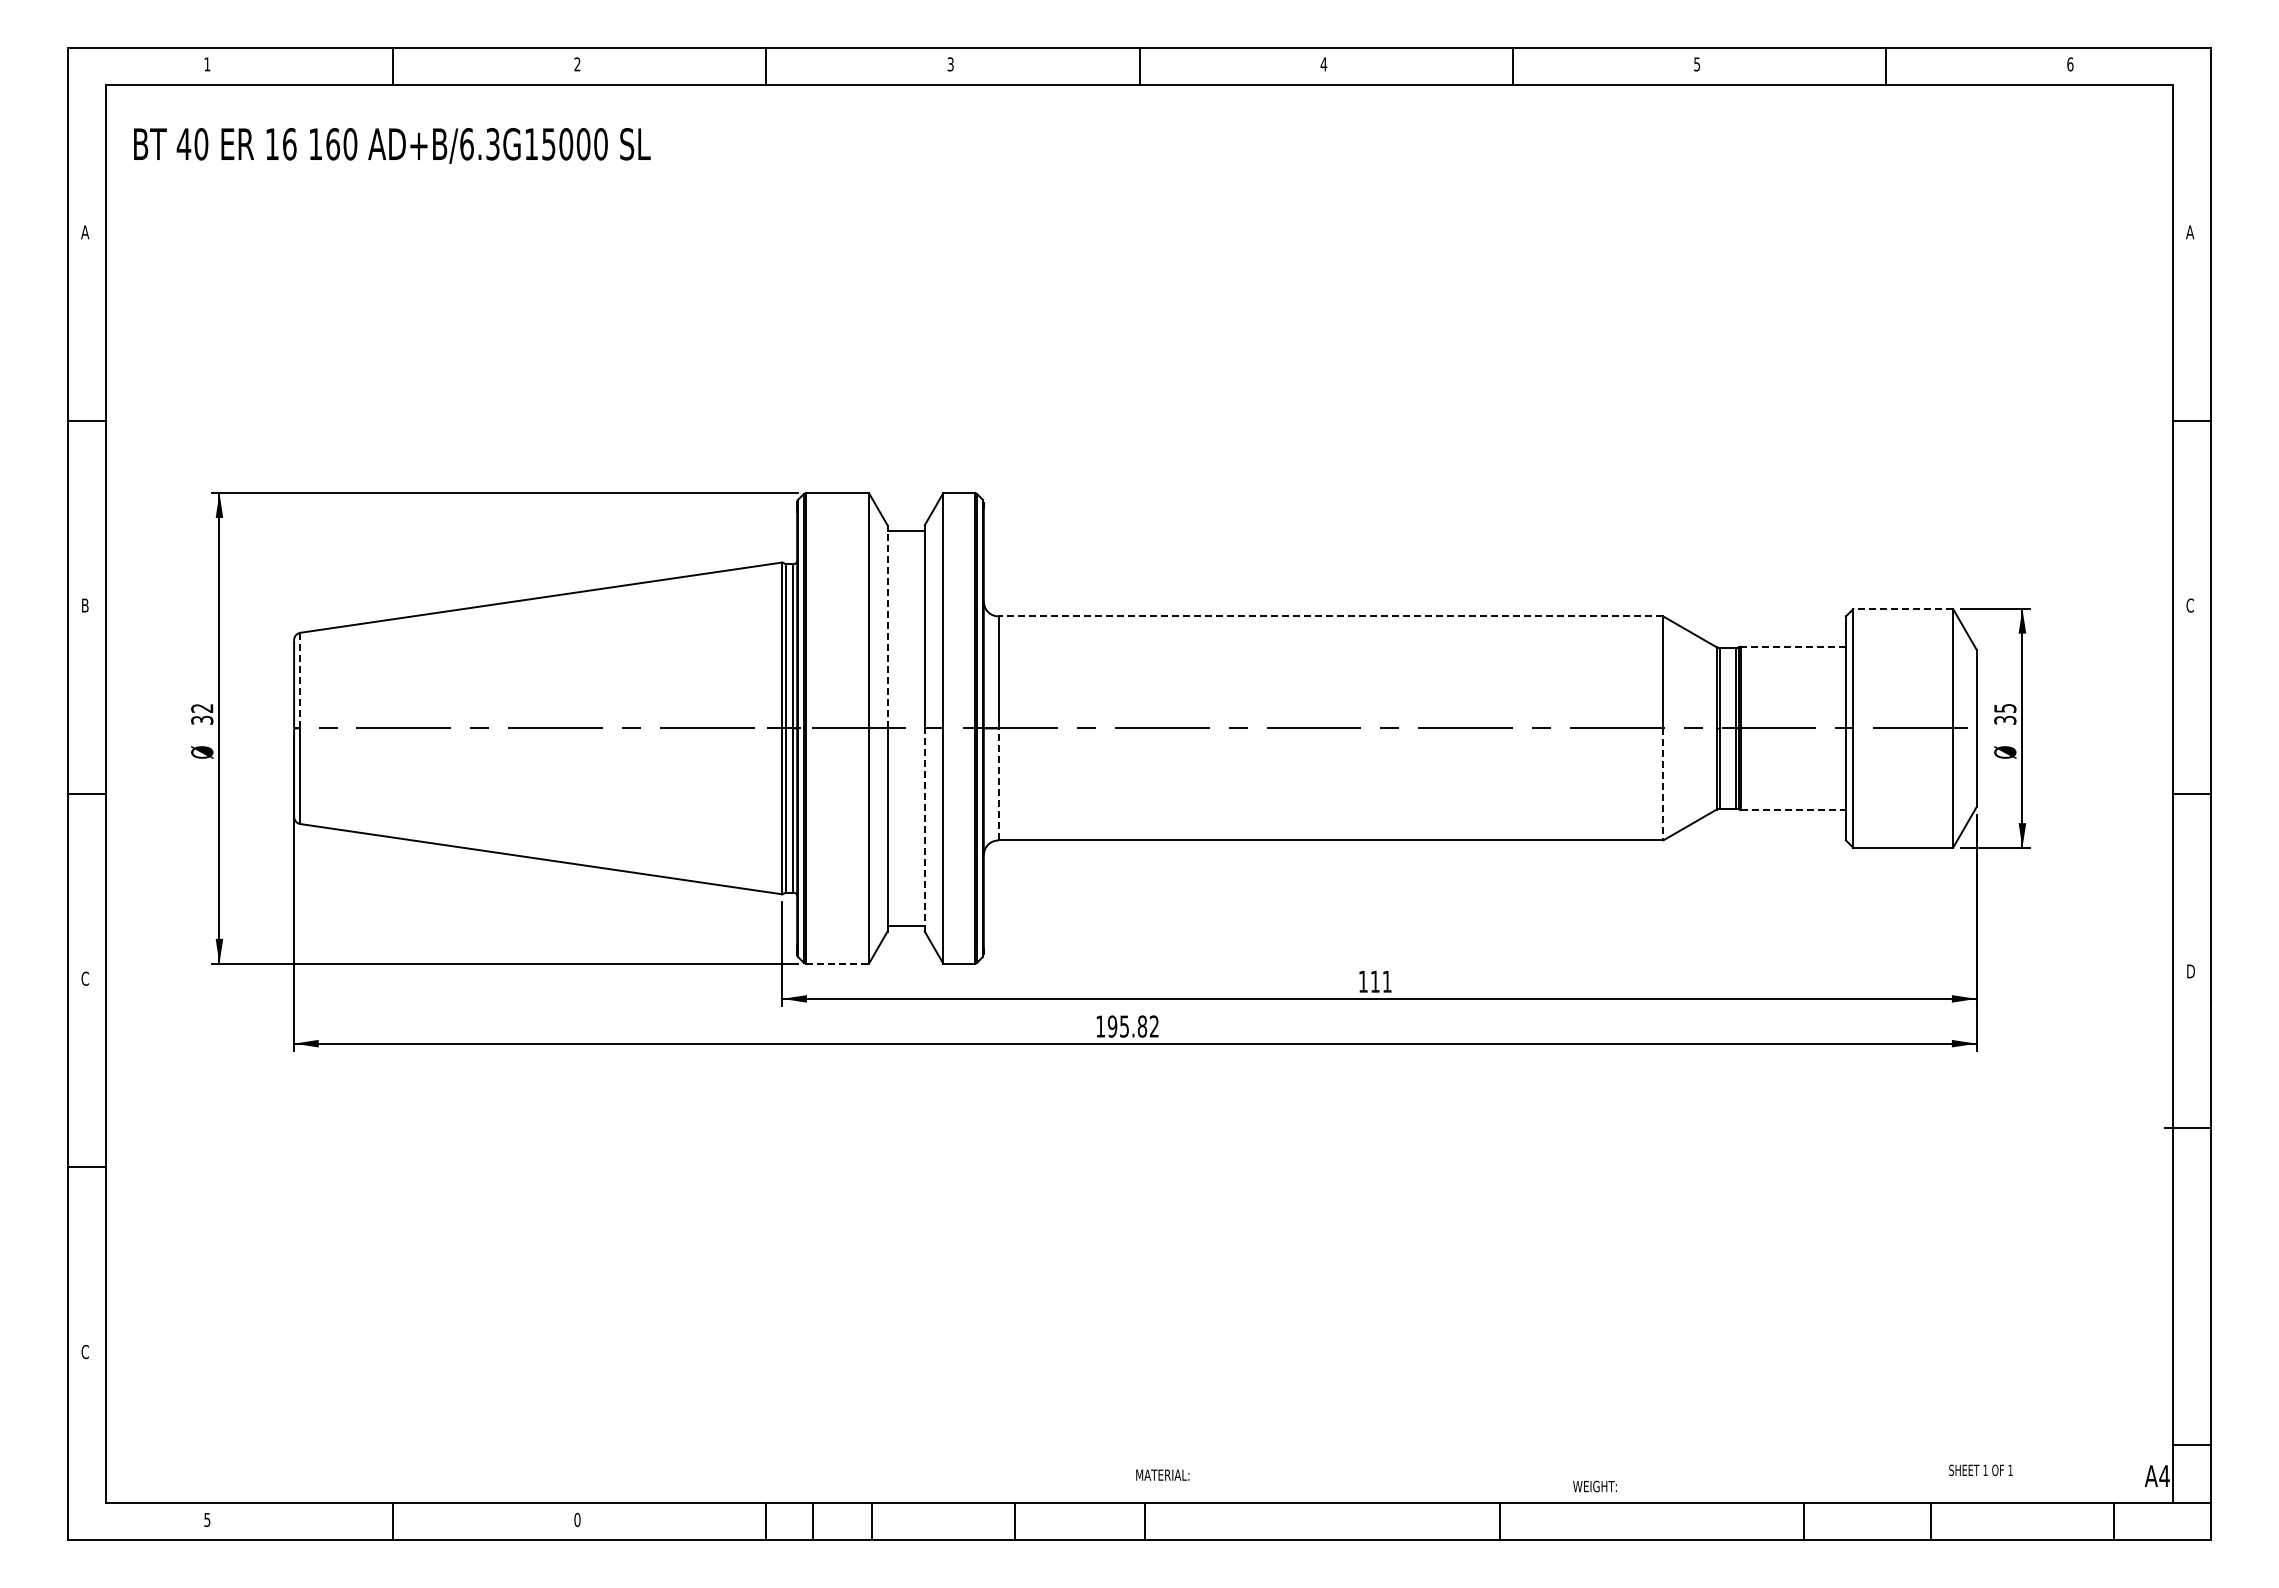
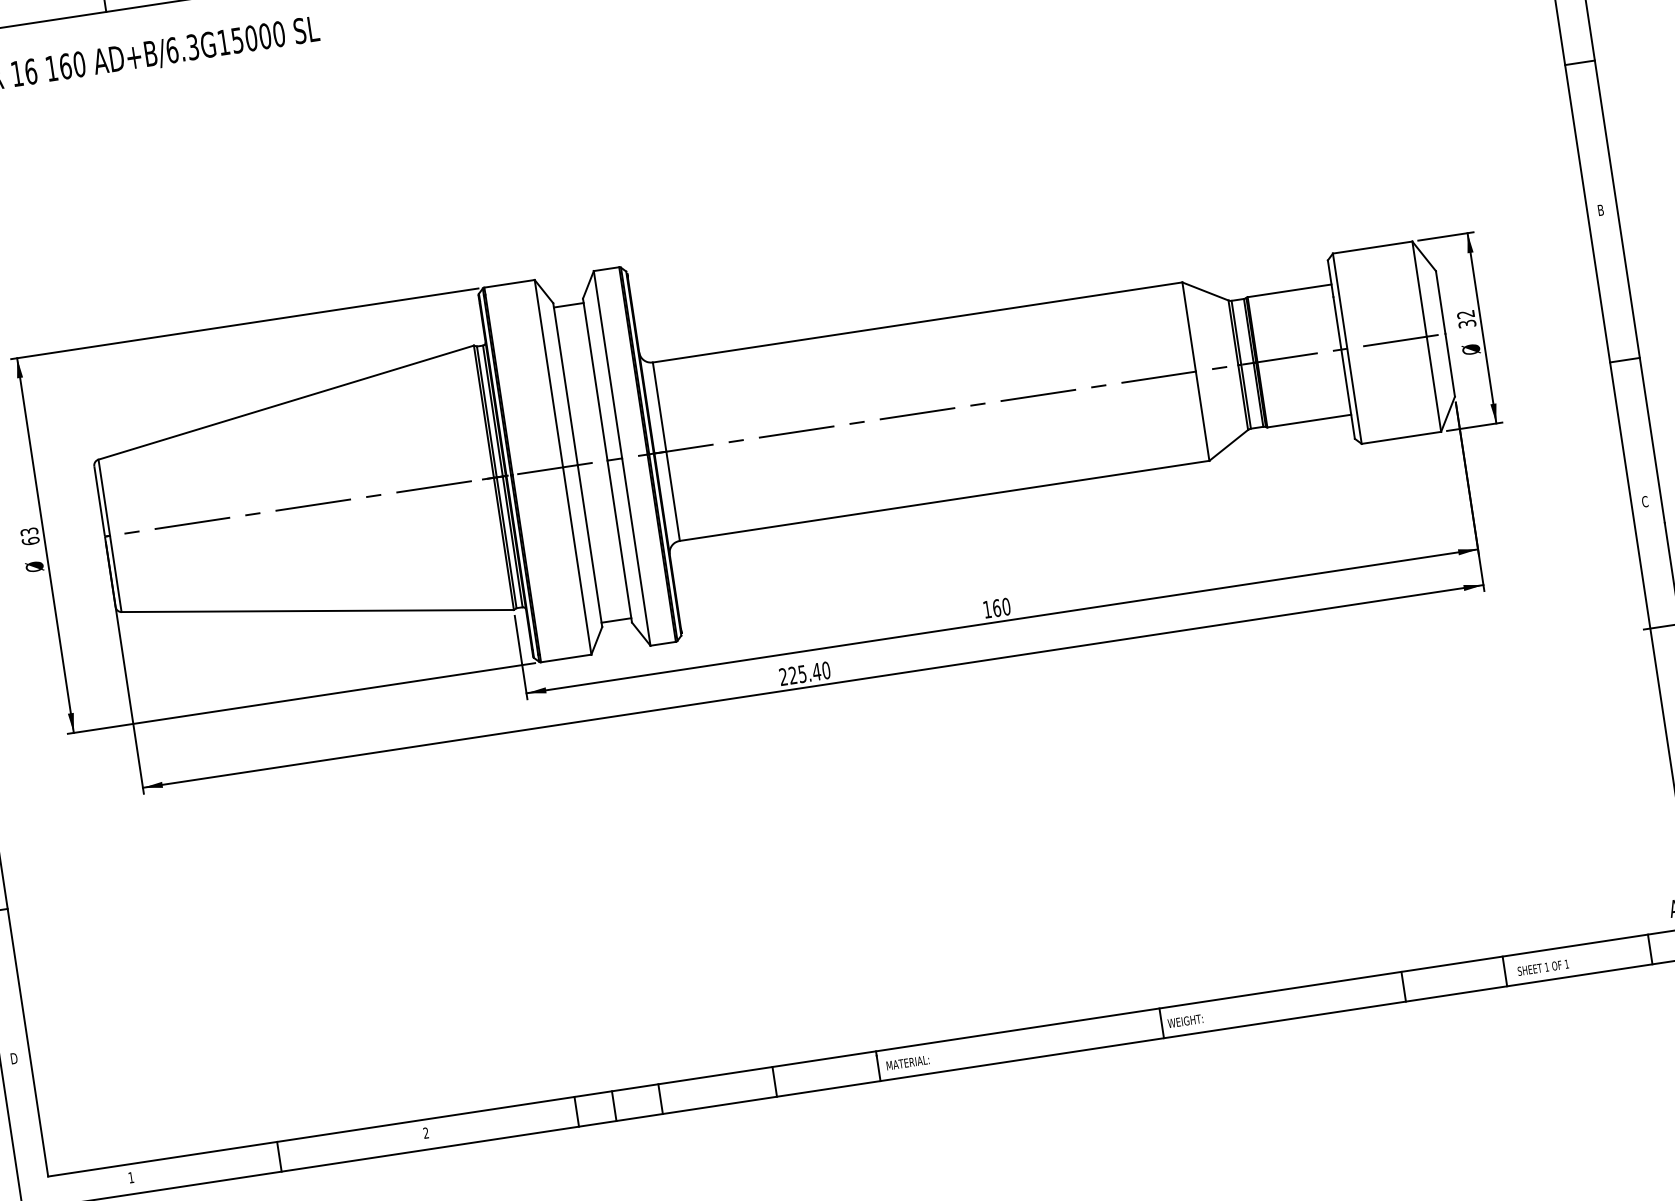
text: (2189, 605) -> (1600, 210), C -> B
line: (1903, 609) -> (1372, 247), dashed -> solid
line: (1330, 616) -> (917, 322), dashed -> solid
line: (887, 626) -> (565, 383), dashed -> solid
line: (1793, 646) -> (1289, 290), dashed -> solid
line: (300, 680) -> (104, 497), dashed -> solid
text: (2005, 708) -> (1466, 314), 35 -> 32
text: (202, 714) -> (30, 536), 32 -> 63
line: (998, 784) -> (672, 496), dashed -> solid
line: (1663, 784) -> (1202, 416), dashed -> solid
line: (1793, 810) -> (1309, 421), dashed -> solid
line: (924, 830) -> (619, 541), dashed -> solid
line: (837, 963) -> (566, 658), dashed -> solid
text: (2190, 971) -> (1645, 501), D -> C
text: (1380, 981) -> (1001, 607), 111 -> 160
text: (1127, 1026) -> (804, 673), 195.82 -> 225.40
text: (85, 1351) -> (13, 1058), C -> D
text: (1980, 1470) -> (1542, 967), moved
text: (1162, 1474) -> (907, 1062), moved
text: (1594, 1486) -> (1185, 1021), moved
text: (207, 1520) -> (131, 1178), 5 -> 1
text: (577, 1520) -> (426, 1133), 0 -> 2

